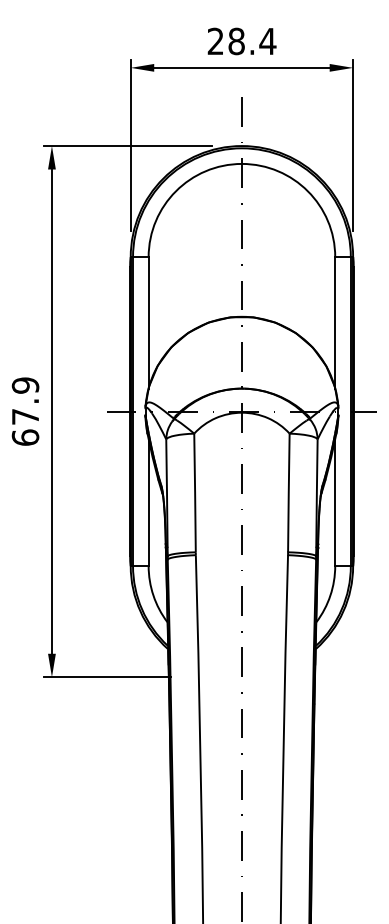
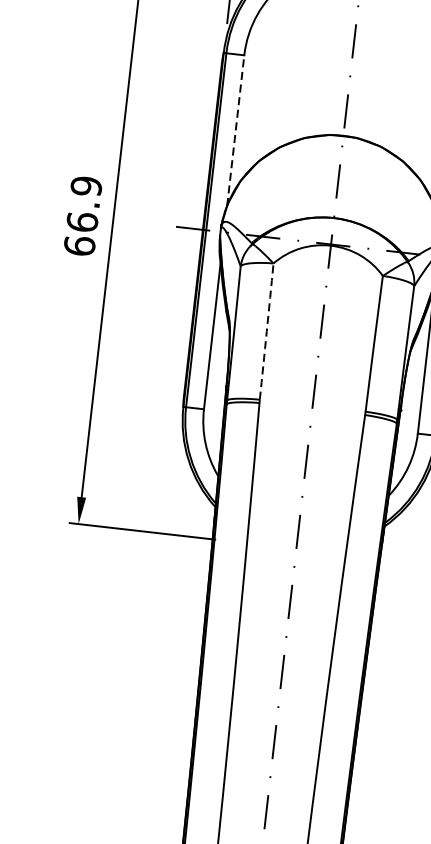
line: (148, 322) -> (235, 130), solid -> dashed
text: (25, 416) -> (82, 221), 67.9 -> 66.9
arc: (195, 492) -> (267, 331), solid -> dashed

